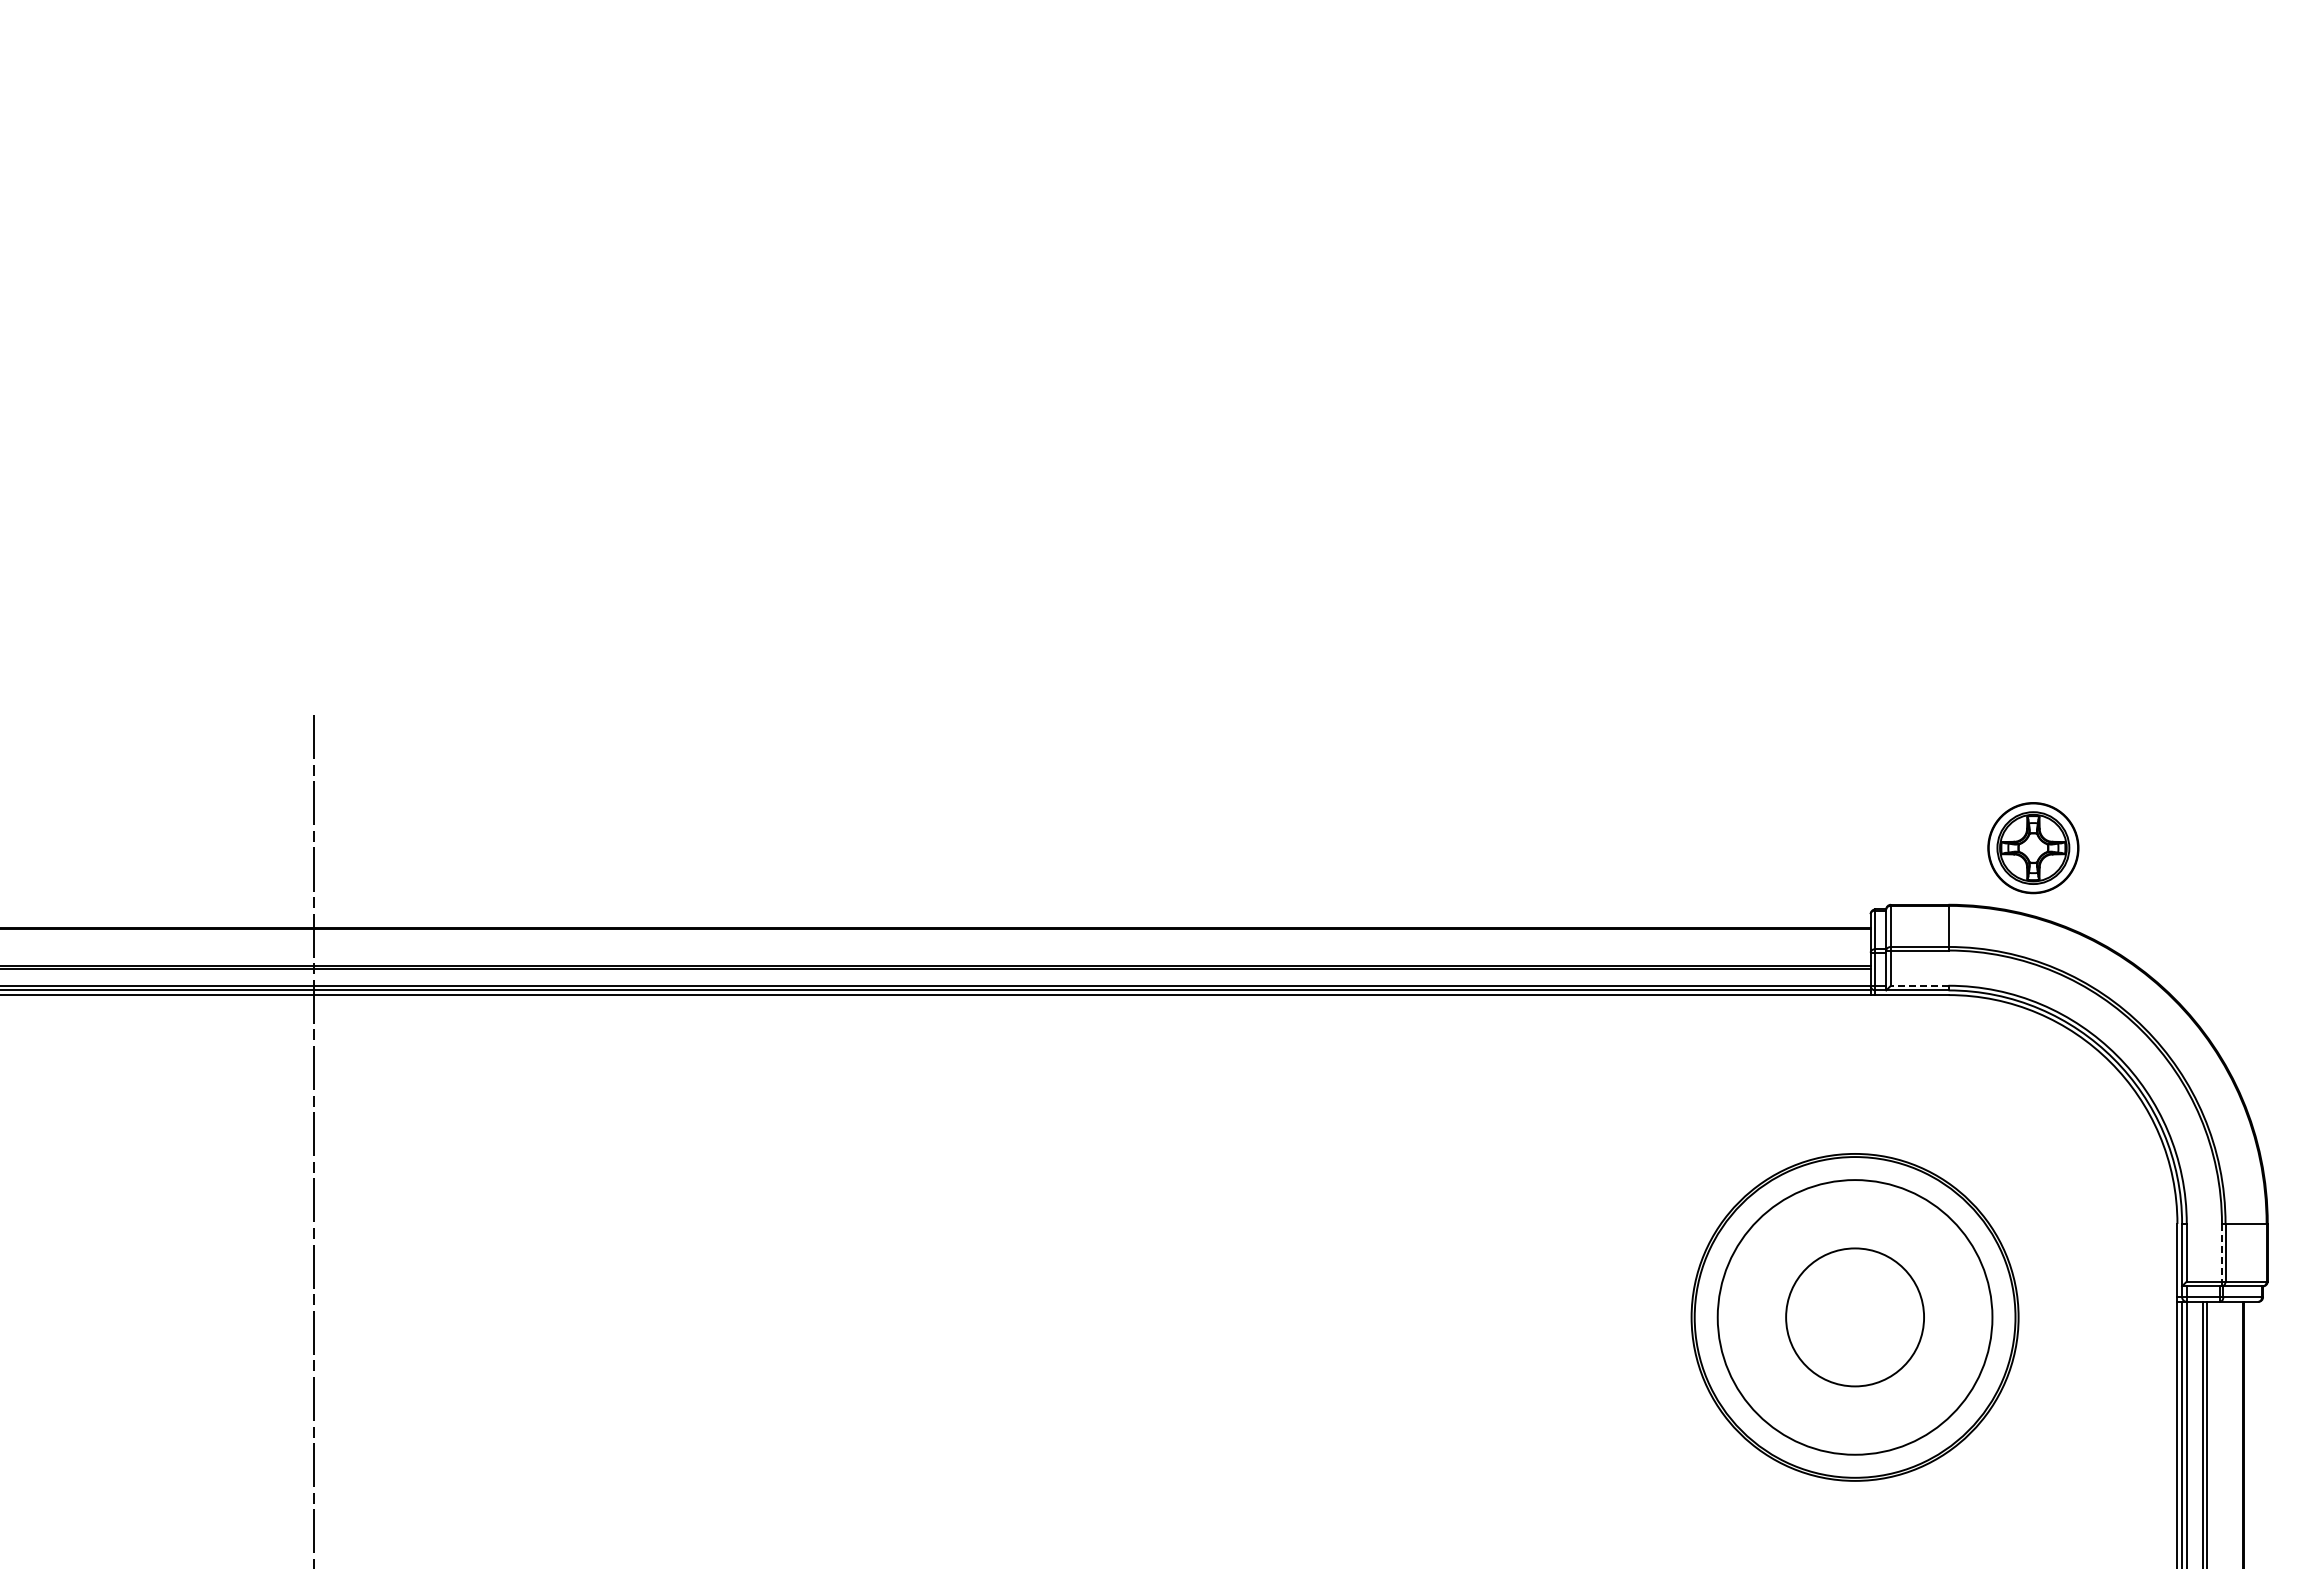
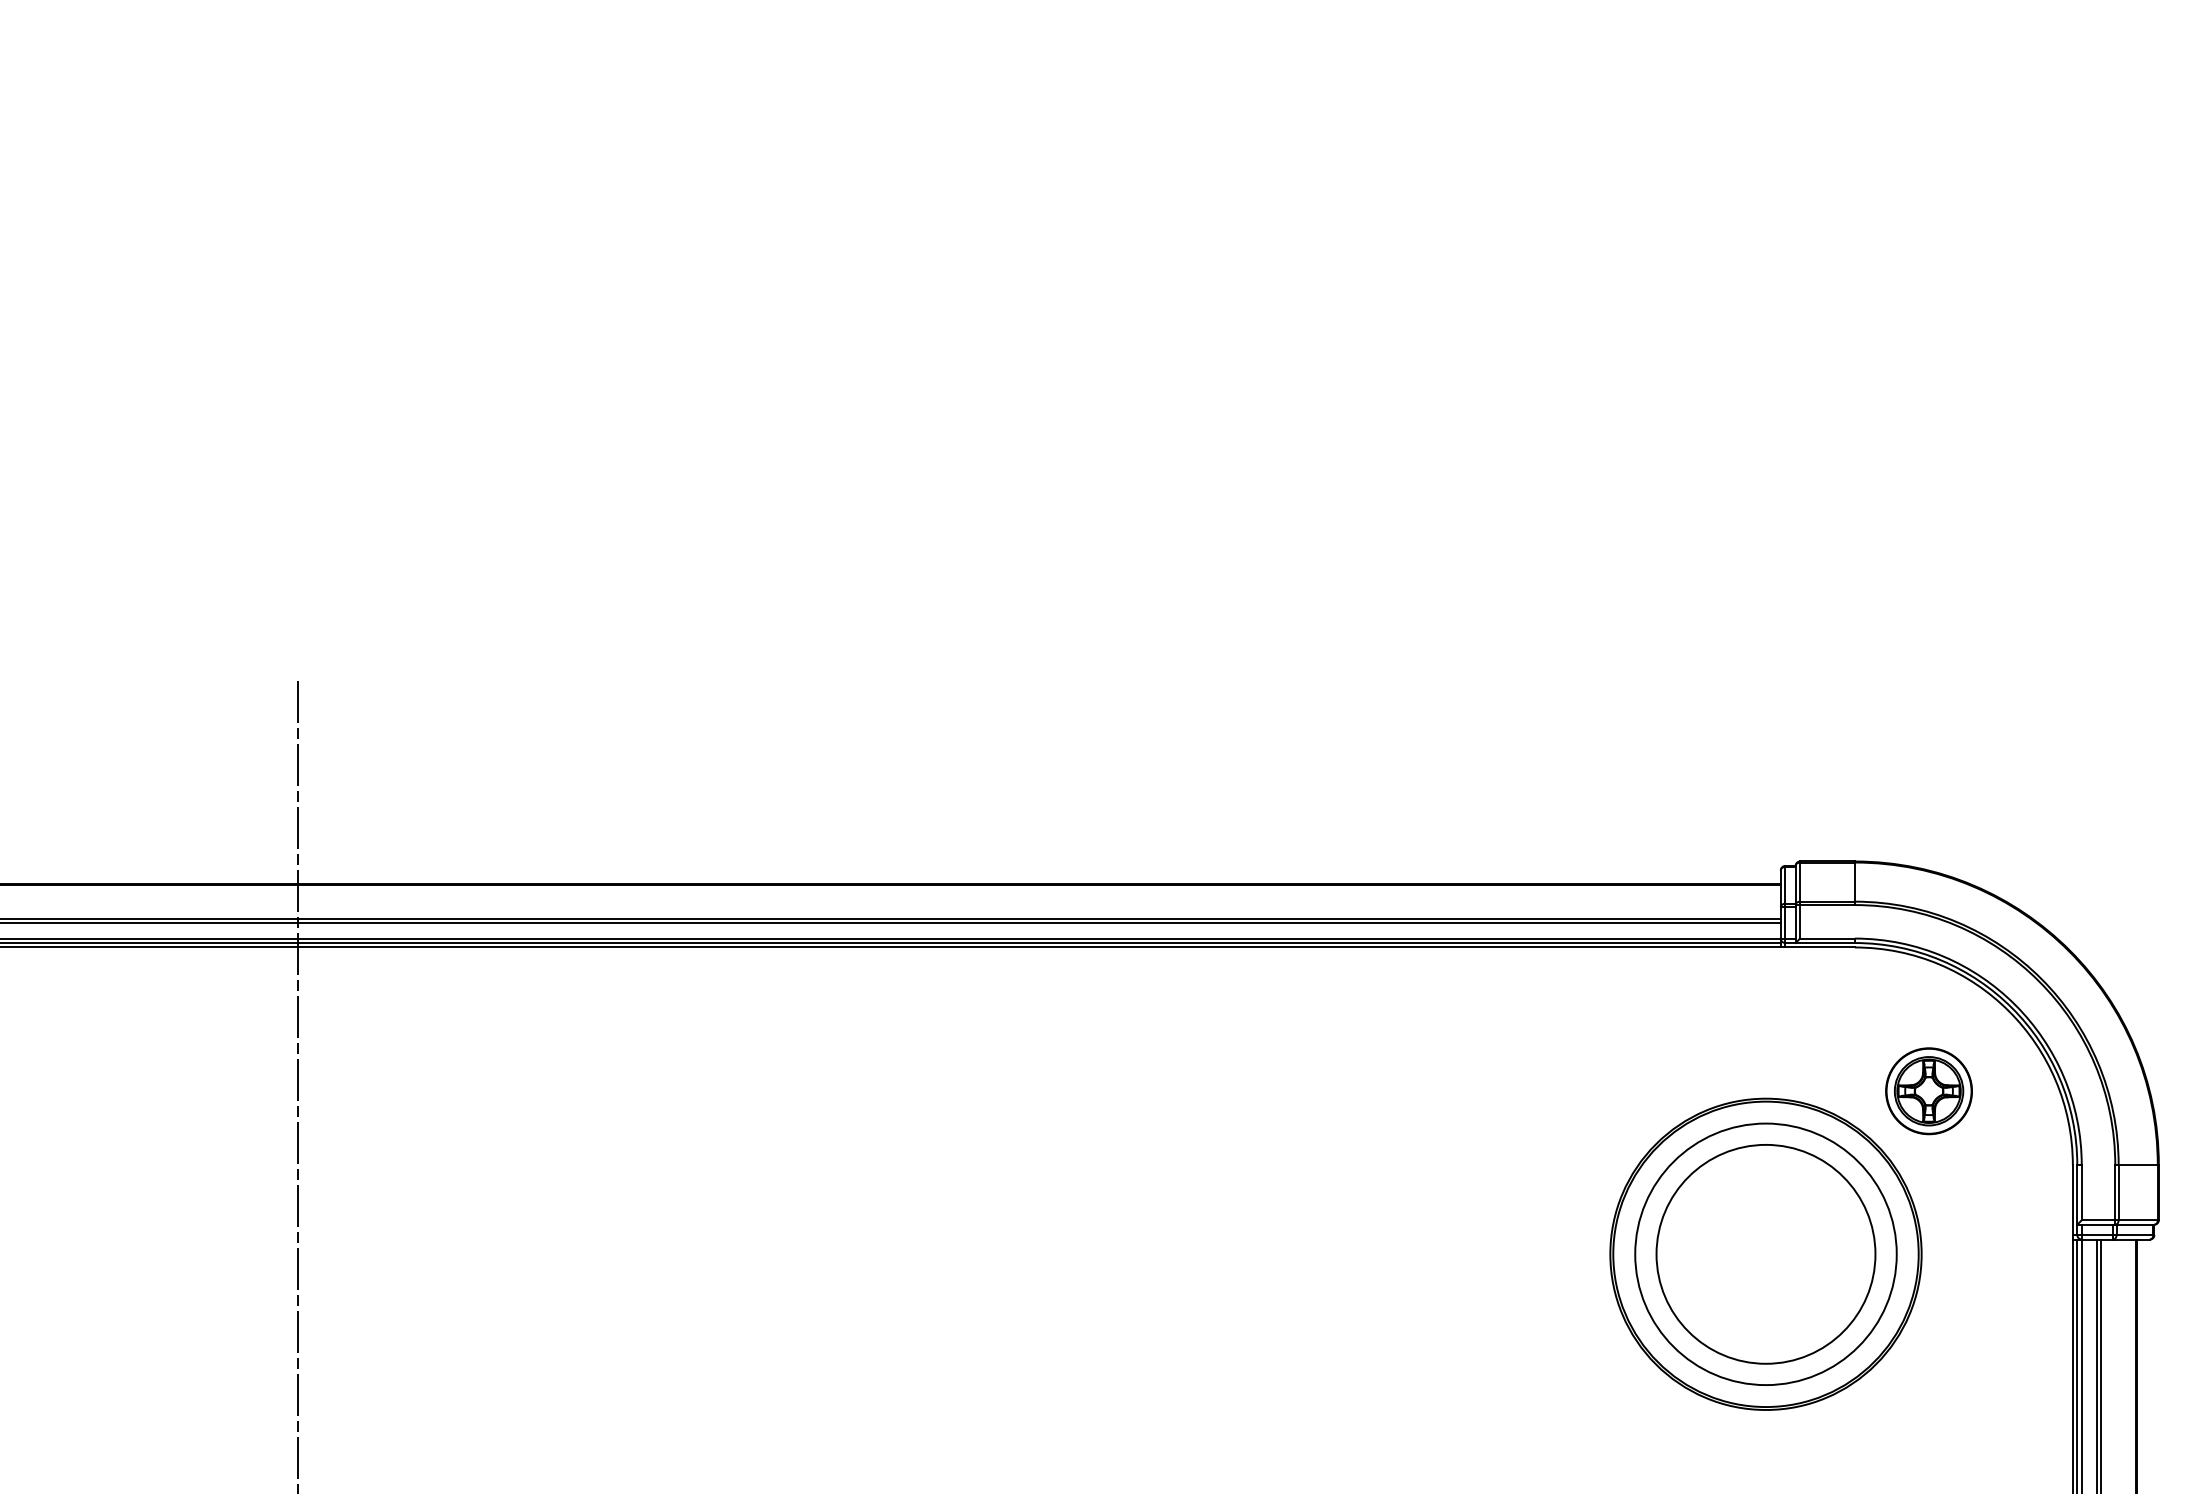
part: (2033, 848) -> (1929, 1091), moved
line: (1919, 985) -> (1827, 938), dashed -> solid
line: (2221, 1252) -> (2114, 1192), dashed -> solid
circle: (1855, 1317) -> (1766, 1254), size x1.67

